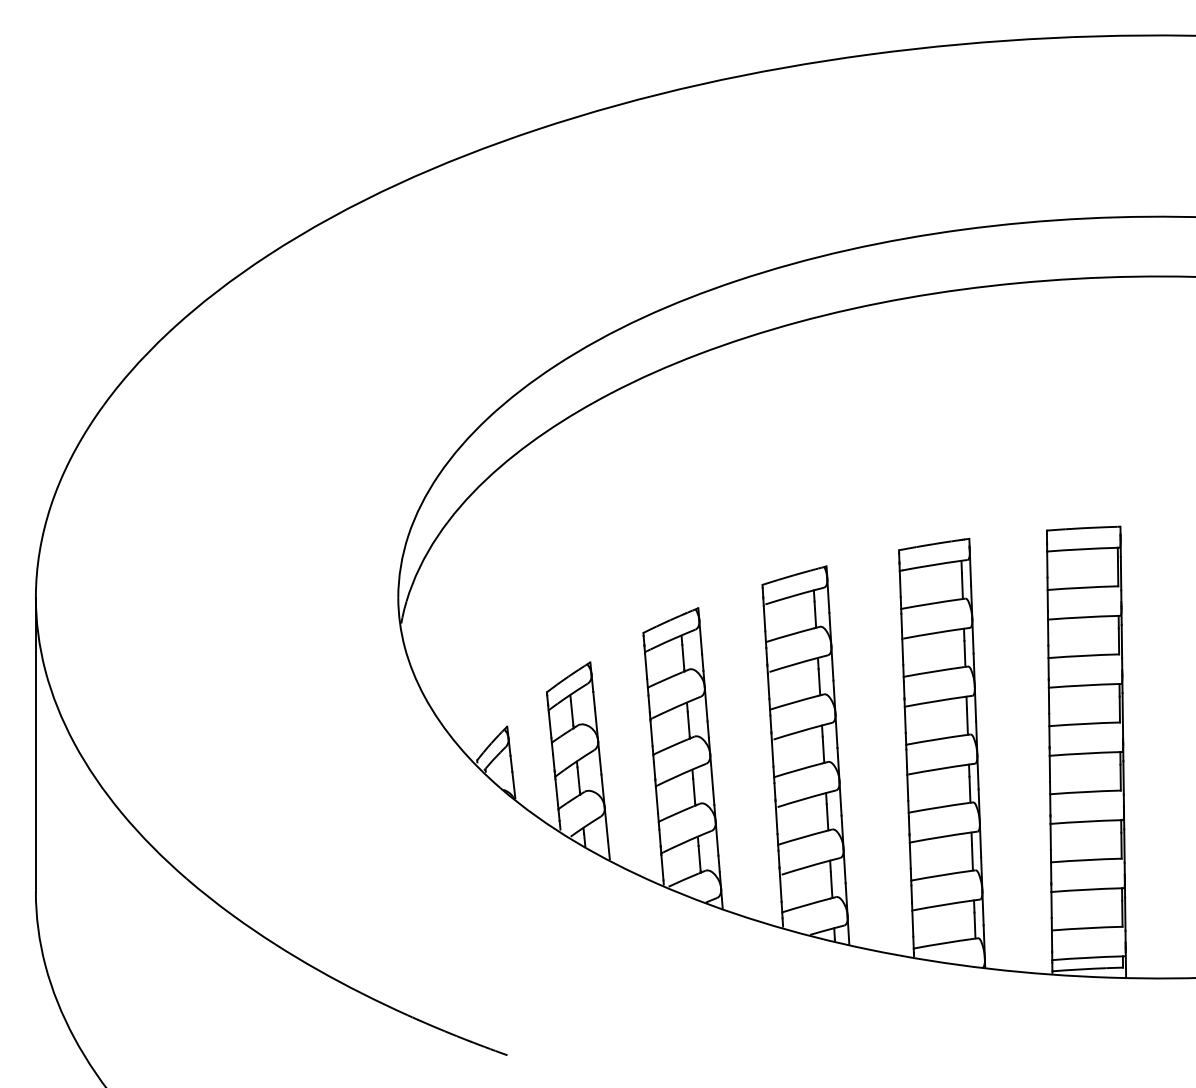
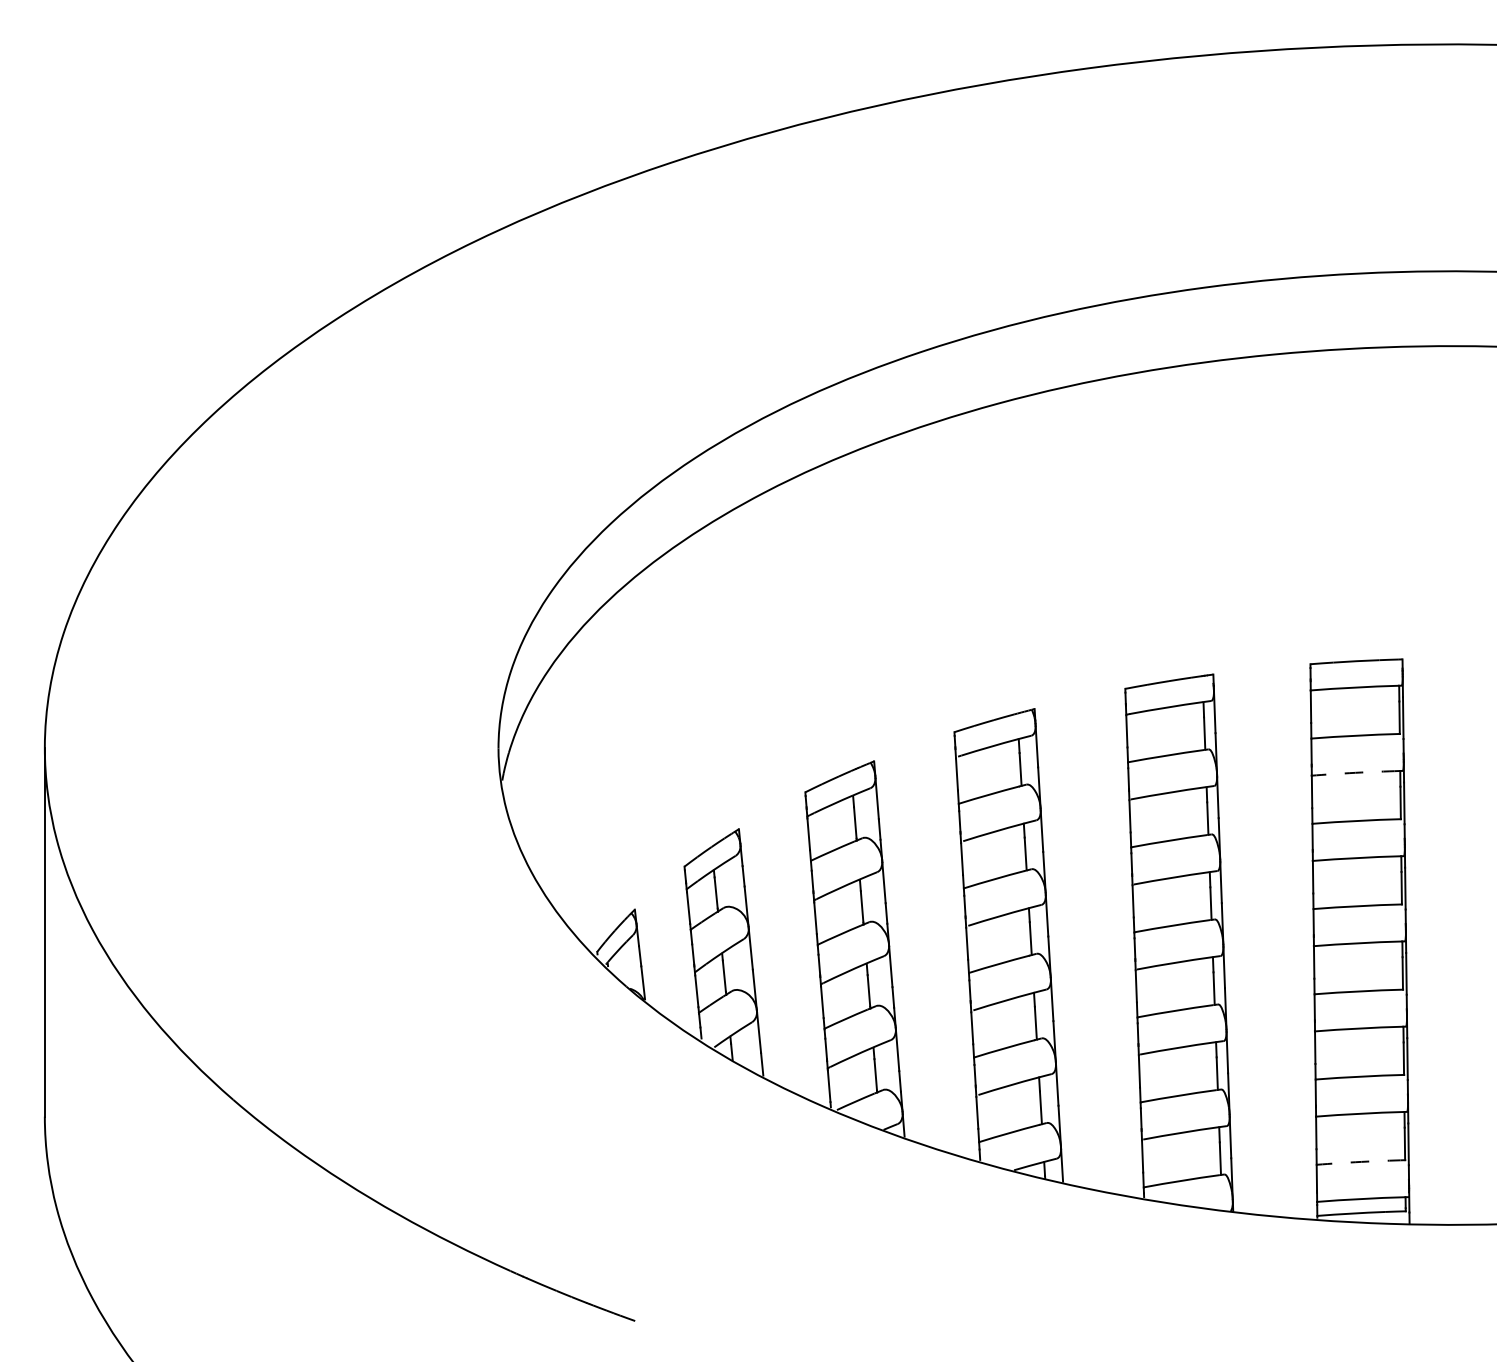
arc: (1082, 617) -> (1354, 773), solid -> dashed
arc: (1087, 928) -> (1361, 1162), solid -> dashed

